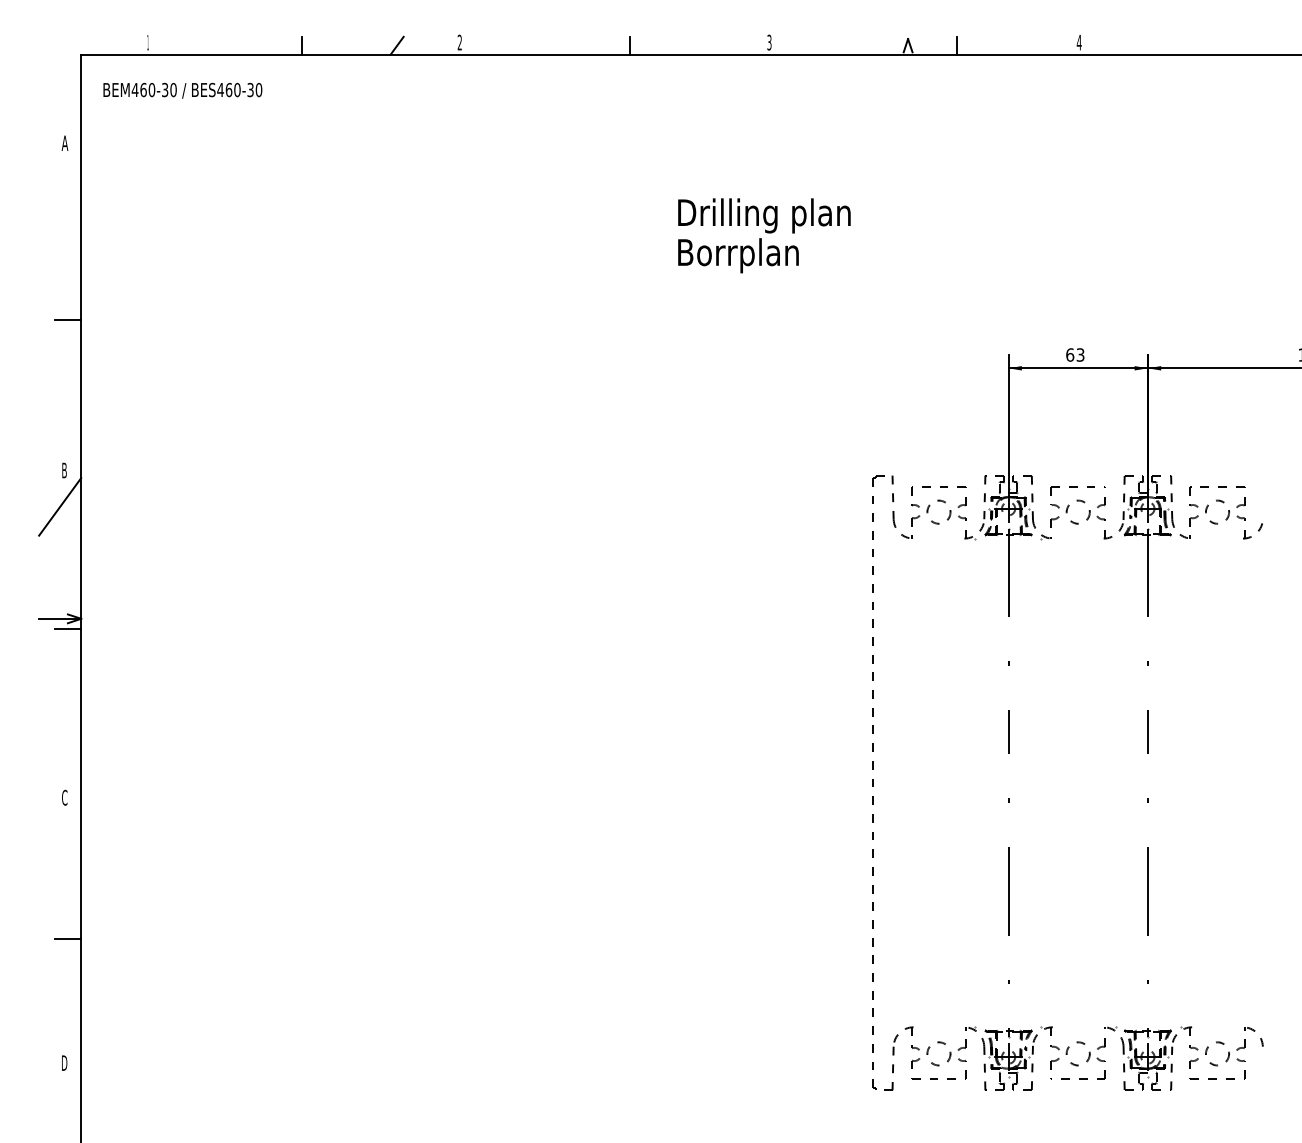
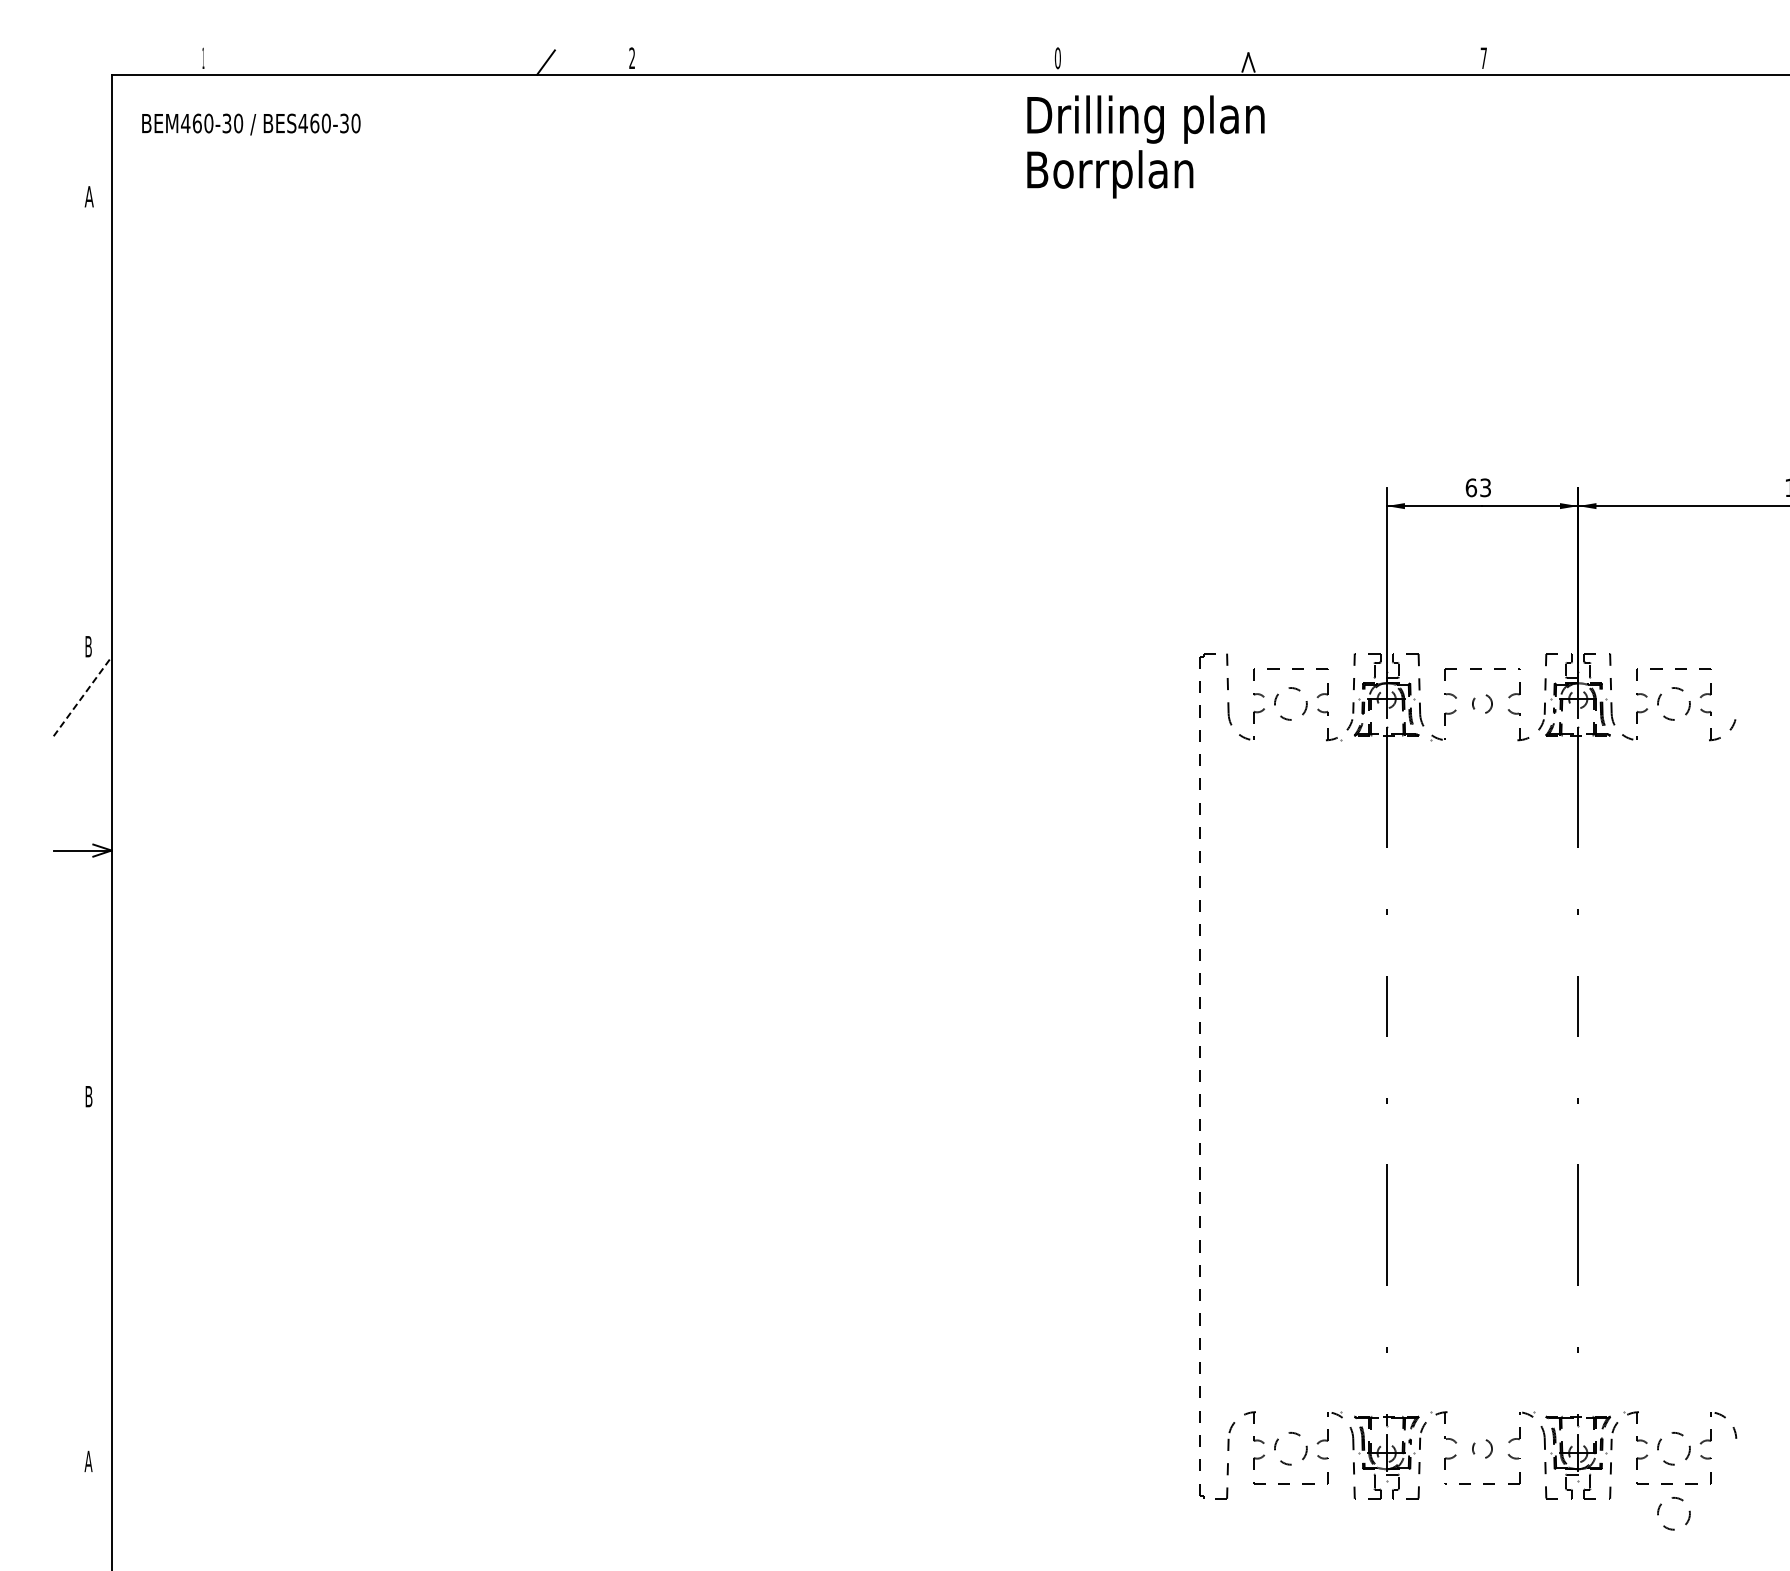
text: (769, 42) -> (1057, 58), 3 -> 0
text: (1079, 42) -> (1483, 57), 4 -> 7
line: (302, 45) -> (415, 62), removed
line: (629, 45) -> (865, 62), removed
line: (956, 45) -> (1315, 62), removed
text: (764, 235) -> (1145, 146), moved
line: (68, 319) -> (93, 439), removed
line: (60, 506) -> (82, 696), solid -> dashed
circle: (1078, 511) -> (1482, 703), size x0.6
line: (68, 629) -> (93, 865), removed
text: (64, 797) -> (88, 1096), C -> B
line: (68, 938) -> (93, 1290), removed
circle: (1078, 1053) -> (1482, 1448), size x0.6
text: (64, 1063) -> (88, 1461), D -> A
circle: (1217, 1100) -> (1673, 1513), added

